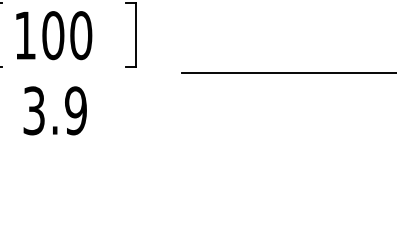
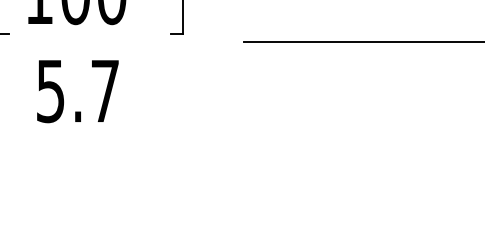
text: (55, 110) -> (78, 90), 3.9 -> 5.7

